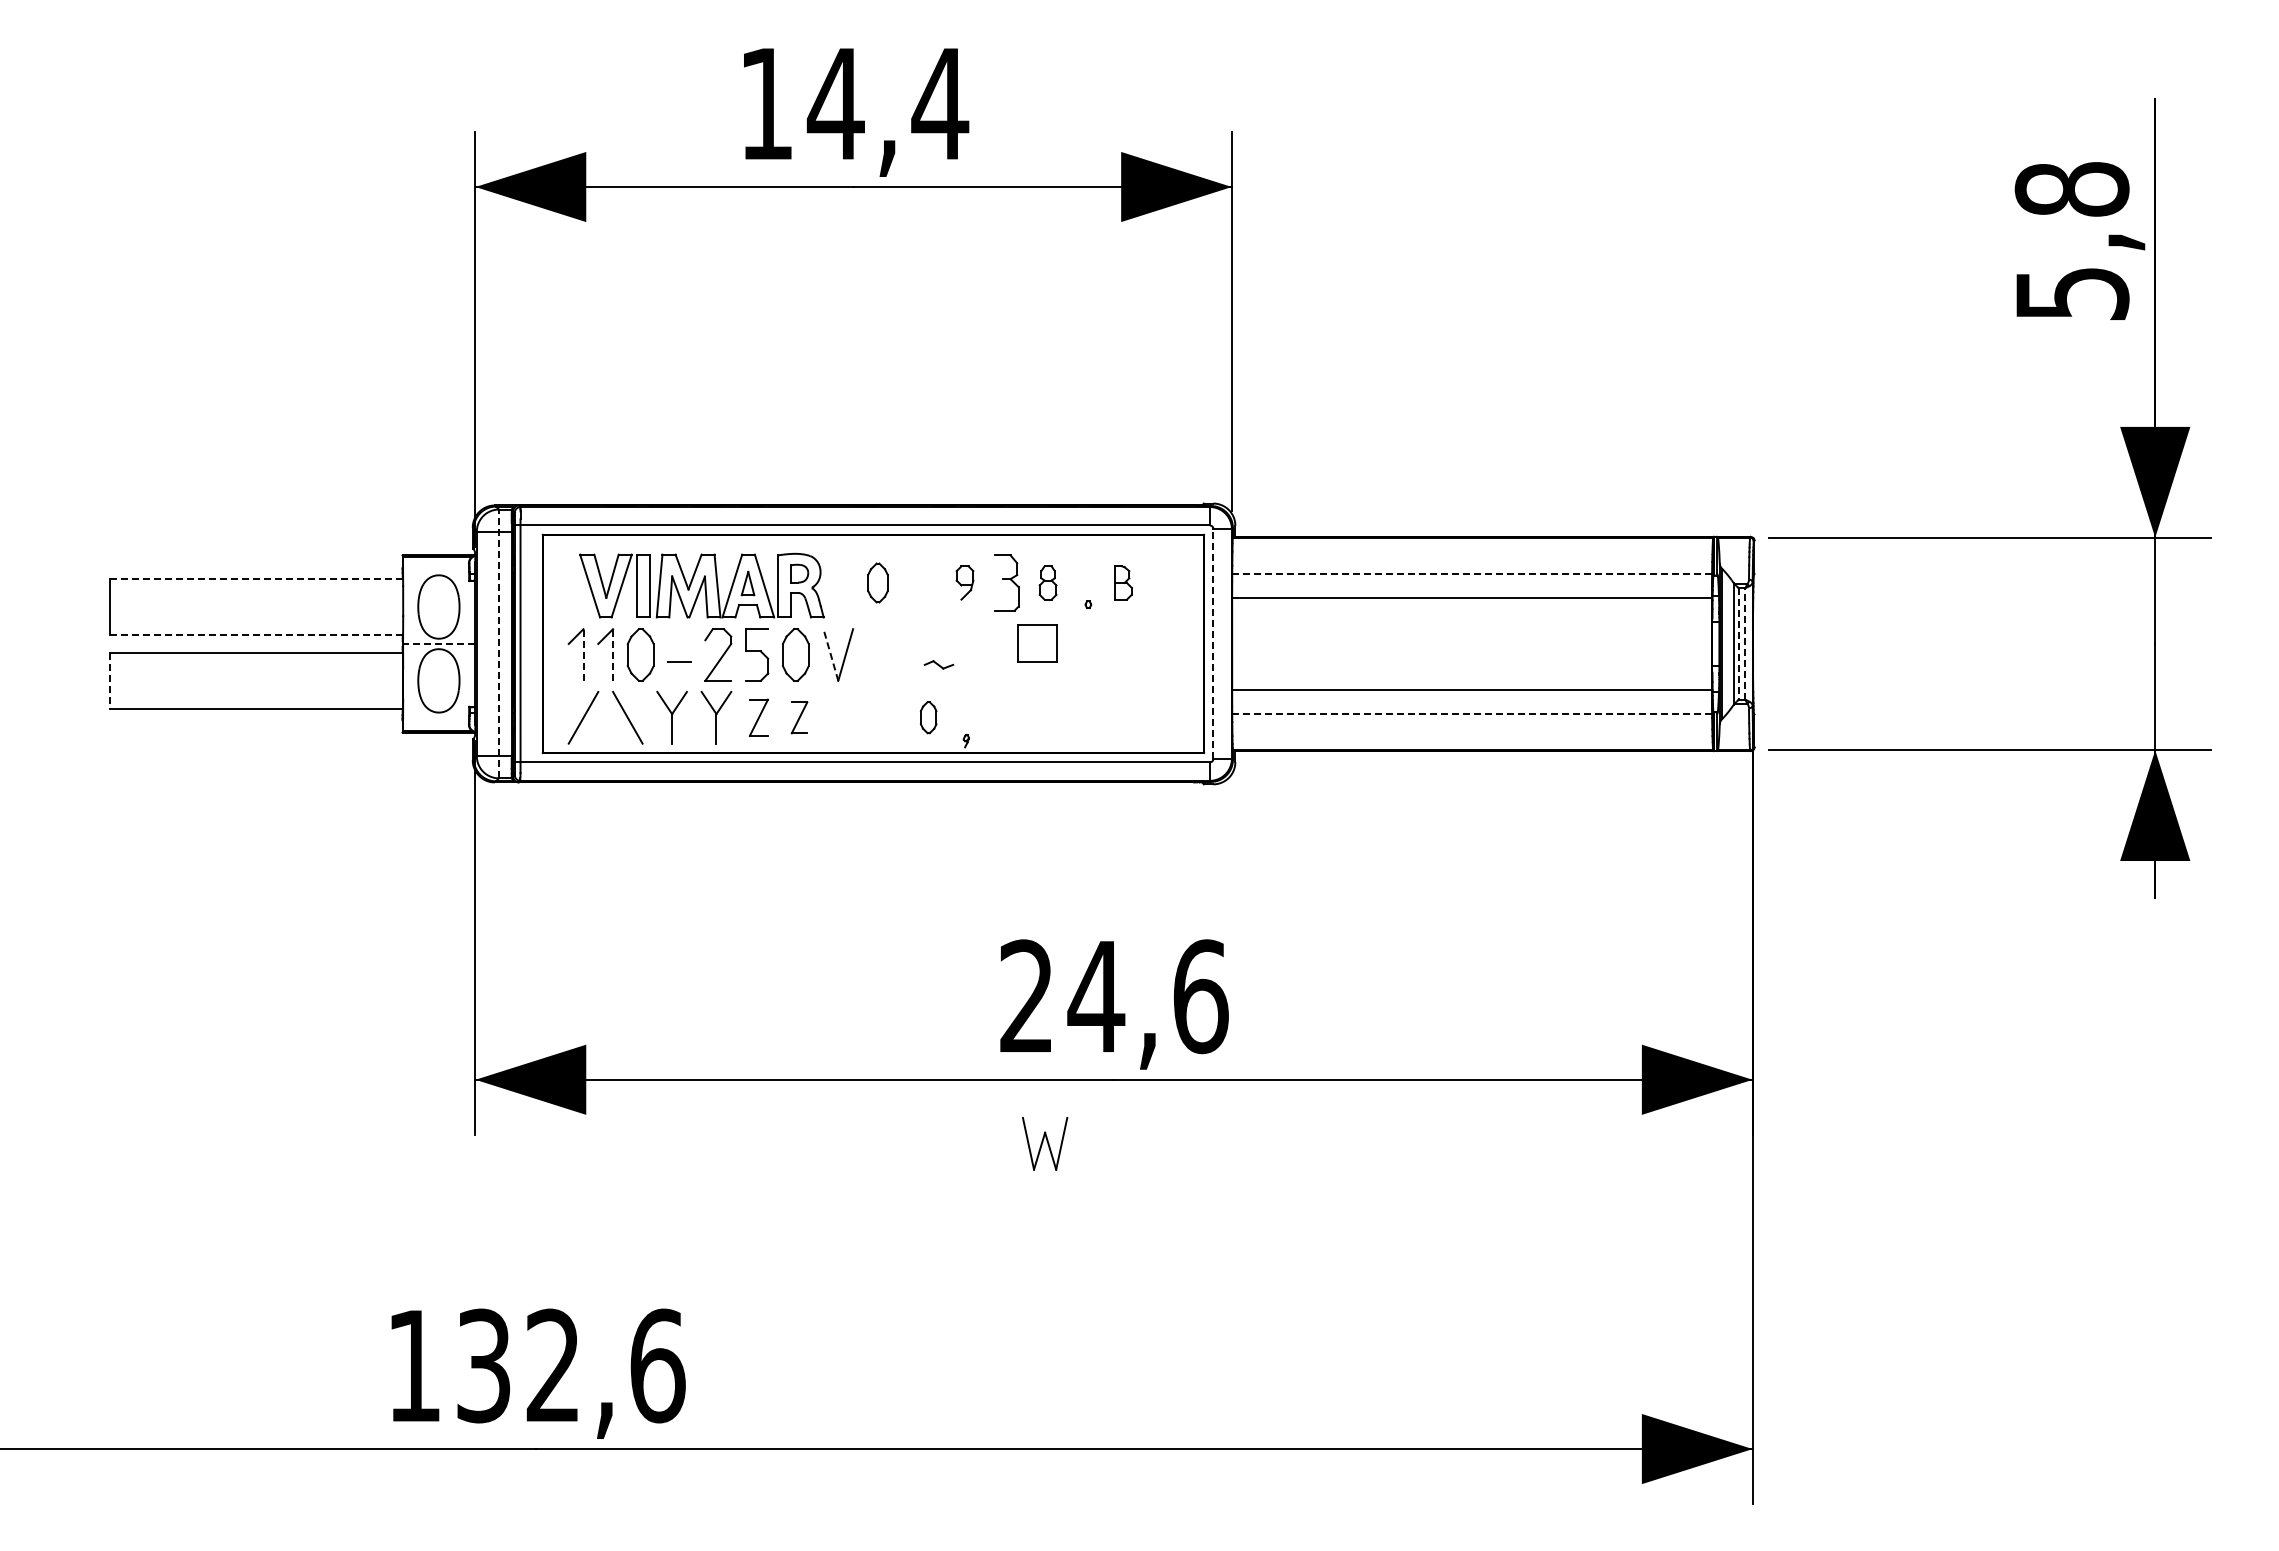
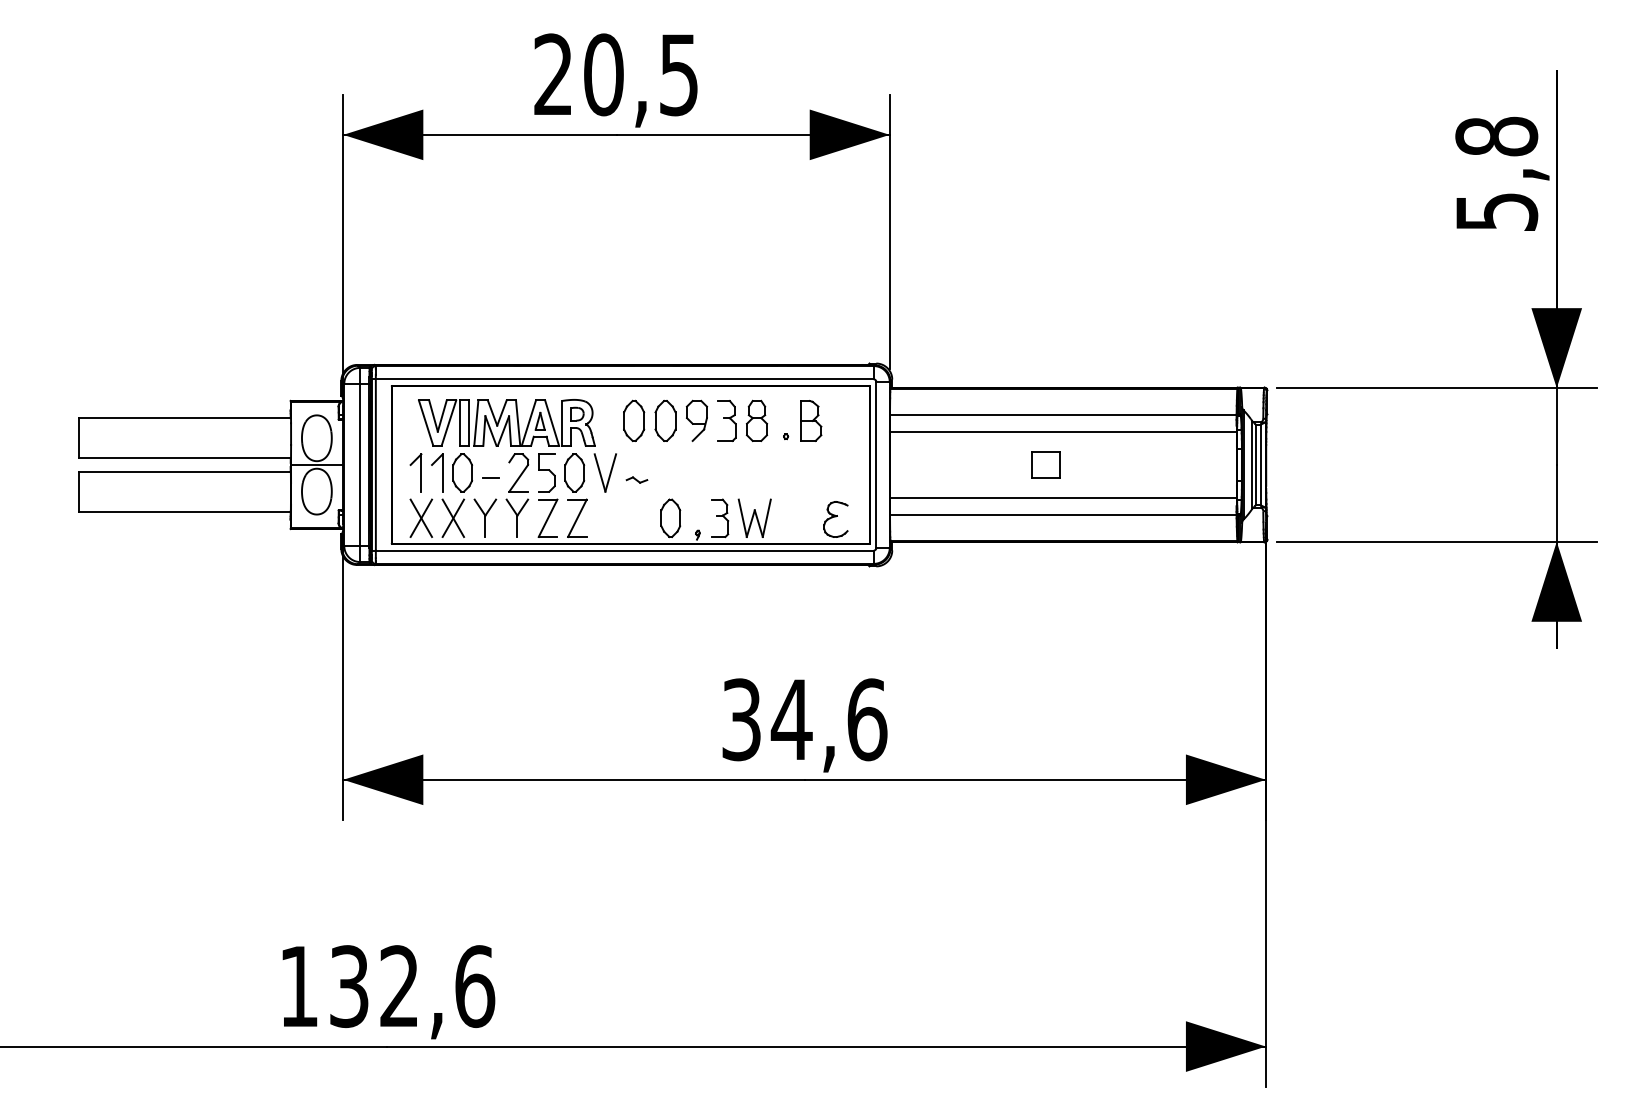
text: (854, 103) -> (617, 74), 14,4 -> 20,5
line: (1472, 574) -> (1063, 414), dashed -> solid
line: (256, 579) -> (185, 418), dashed -> solid
part: (877, 582) -> (633, 420), size x1.43
part: (921, 582) -> (665, 420), added
part: (964, 582) -> (696, 420), size x1.67
part: (1047, 582) -> (756, 420), size x1.67
part: (1123, 582) -> (811, 420), size x1.67
line: (256, 634) -> (185, 458), dashed -> solid
line: (438, 643) -> (316, 464), dashed -> solid
line: (498, 643) -> (359, 464), dashed -> solid
part: (1037, 643) -> (1046, 464), moved
line: (1213, 643) -> (876, 464), dashed -> solid
line: (1738, 643) -> (1255, 464), dashed -> solid
line: (1745, 643) -> (1260, 464), dashed -> solid
line: (583, 655) -> (421, 473), dashed -> solid
line: (613, 655) -> (443, 473), dashed -> solid
line: (830, 655) -> (599, 473), dashed -> solid
part: (938, 664) -> (636, 479), moved
line: (110, 680) -> (79, 491), dashed -> solid
line: (1472, 713) -> (1063, 515), dashed -> solid
line: (583, 717) -> (421, 518), added
line: (627, 717) -> (453, 518), added
part: (758, 717) -> (547, 518), size x1.43
part: (799, 717) -> (577, 518), size x1.67
part: (928, 717) -> (670, 518), size x1.67
part: (997, 717) -> (720, 518), added
part: (1157, 719) -> (836, 519), added
text: (1026, 996) -> (741, 719), 24,6 -> 34,6
part: (1045, 1143) -> (755, 518), moved

